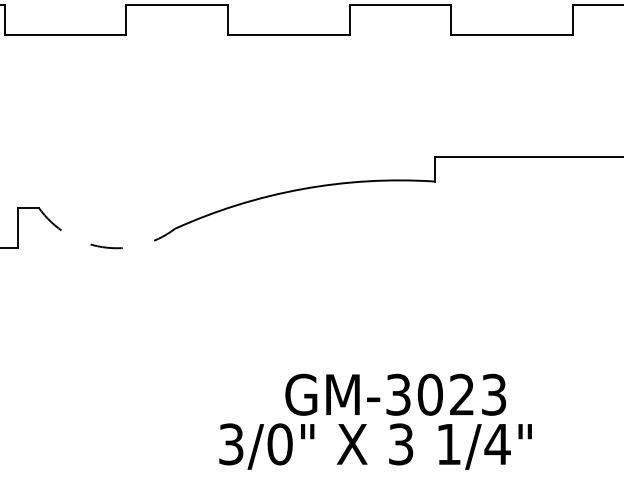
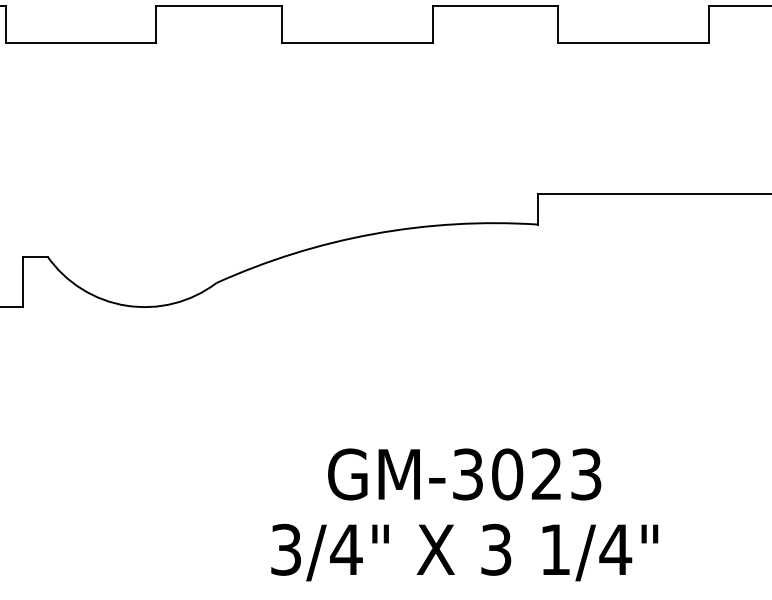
arc: (102, 246) -> (126, 305), dashed -> solid
text: (395, 394) -> (464, 474), moved
text: (280, 444) -> (346, 549), 3/0" -> 3/4"

